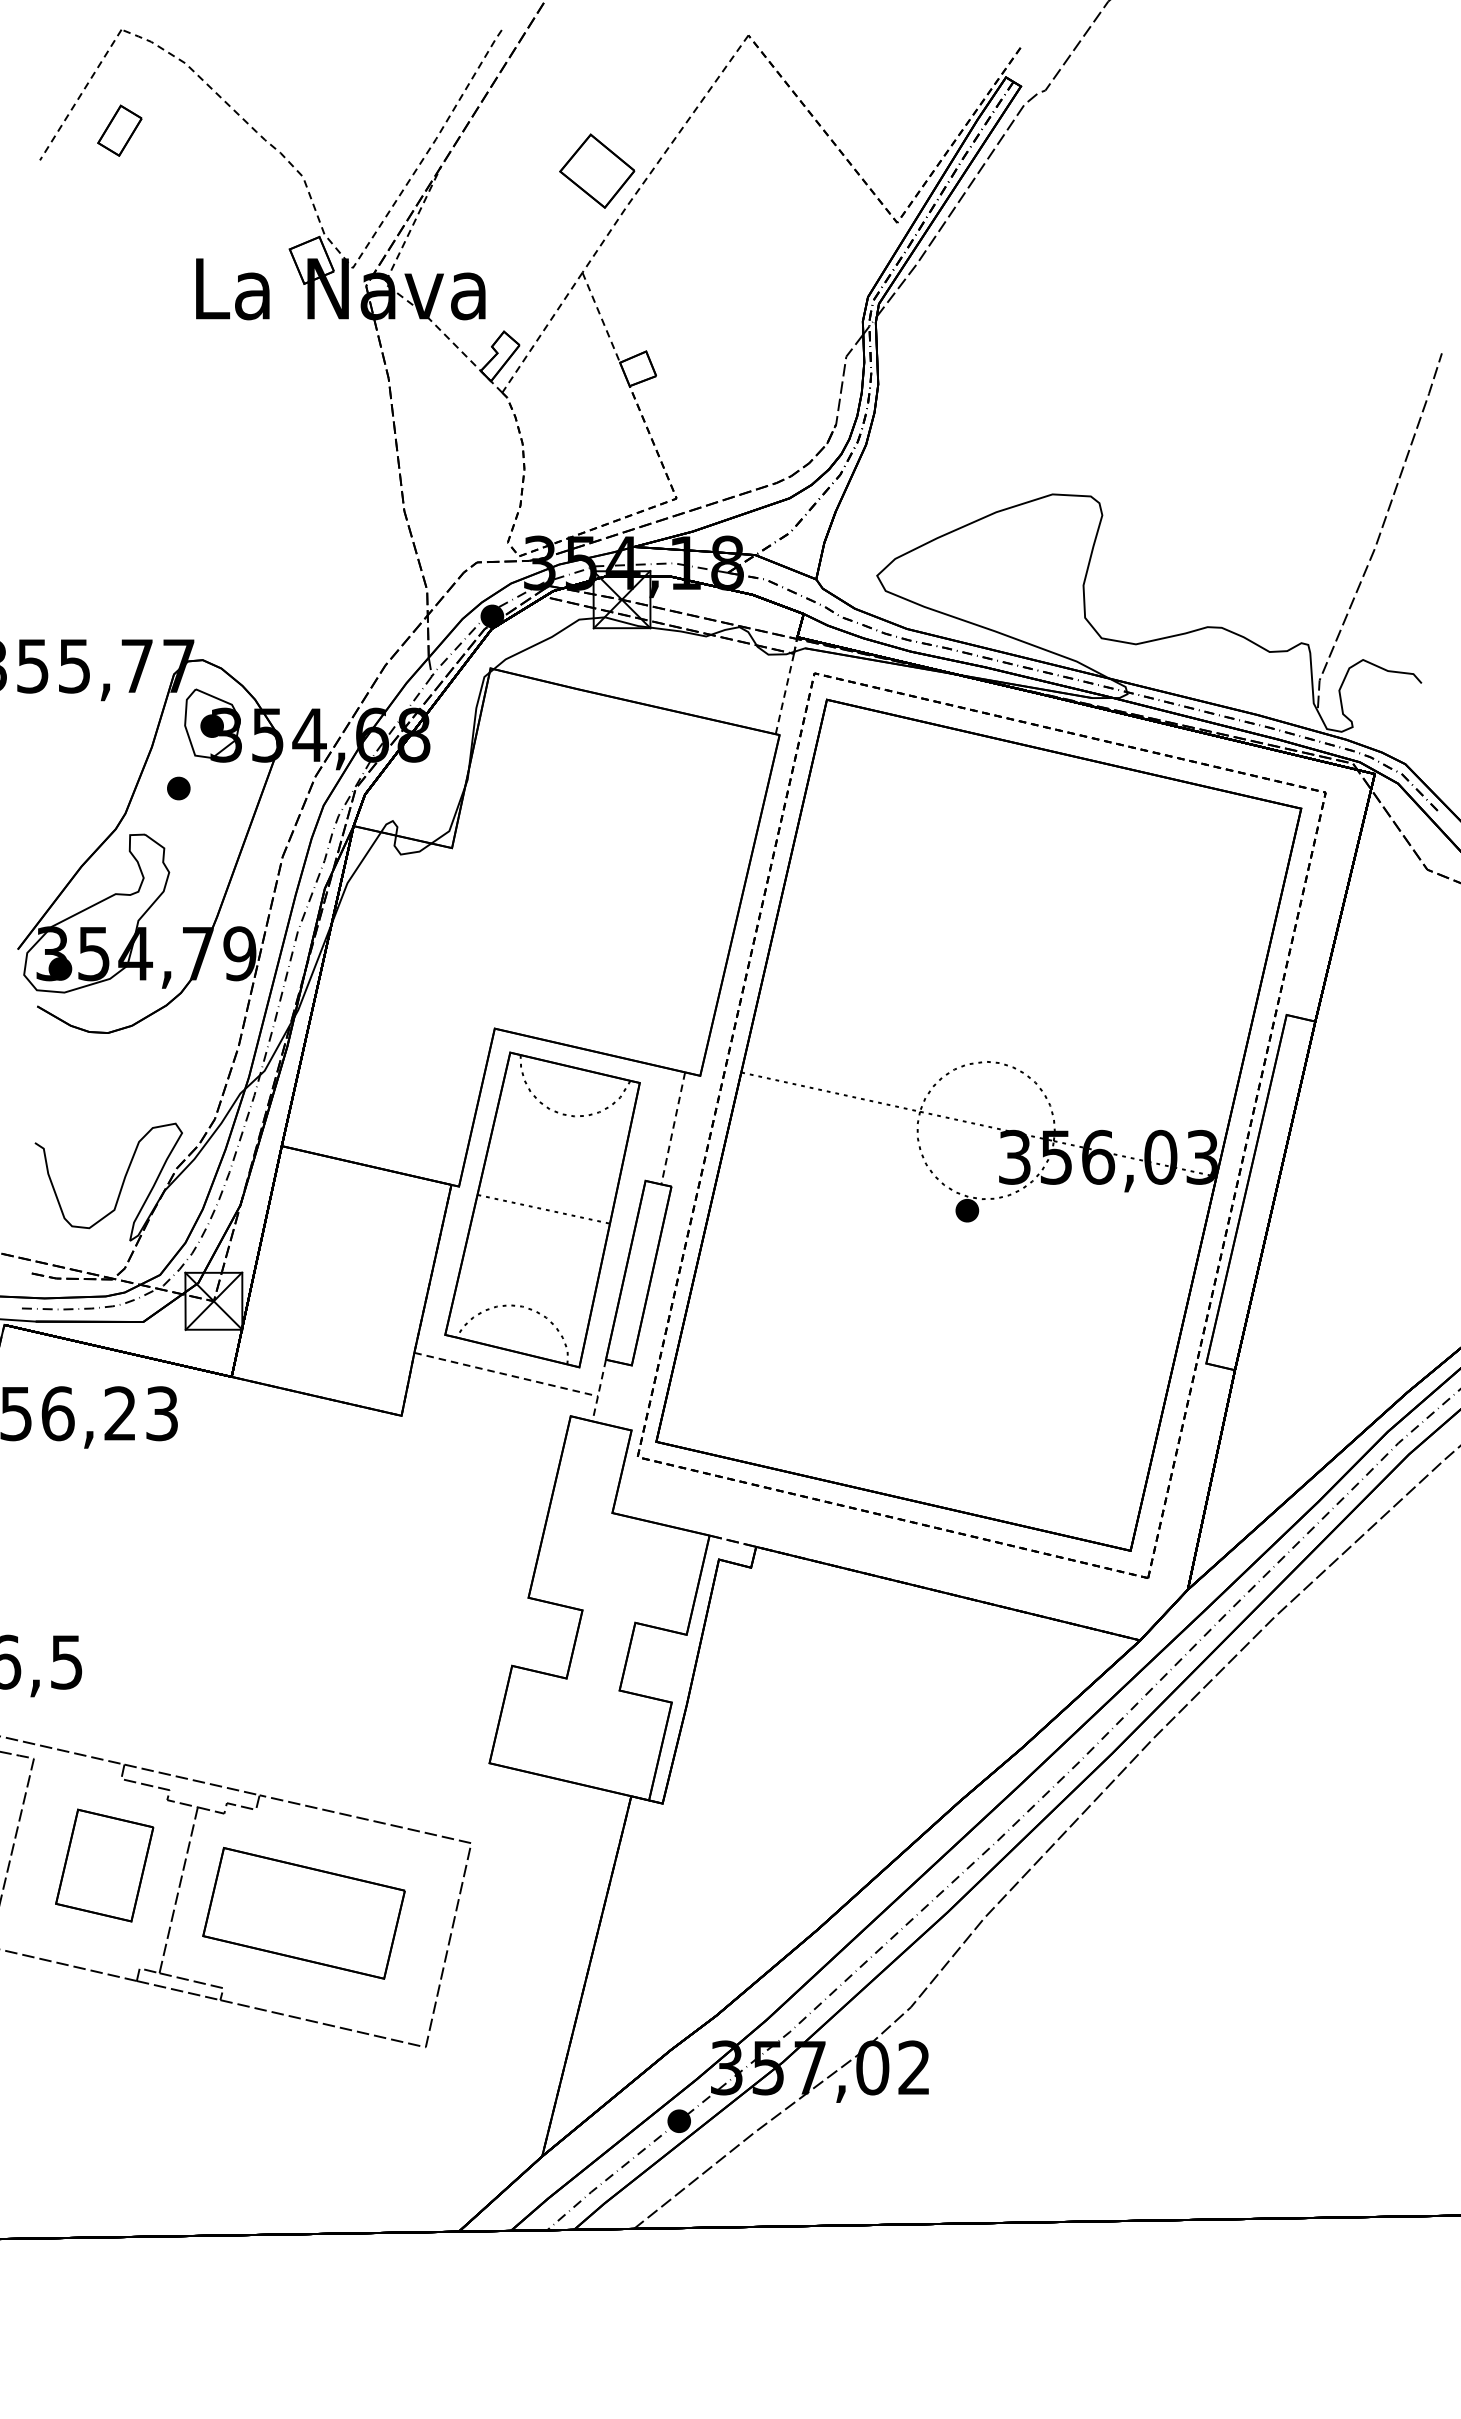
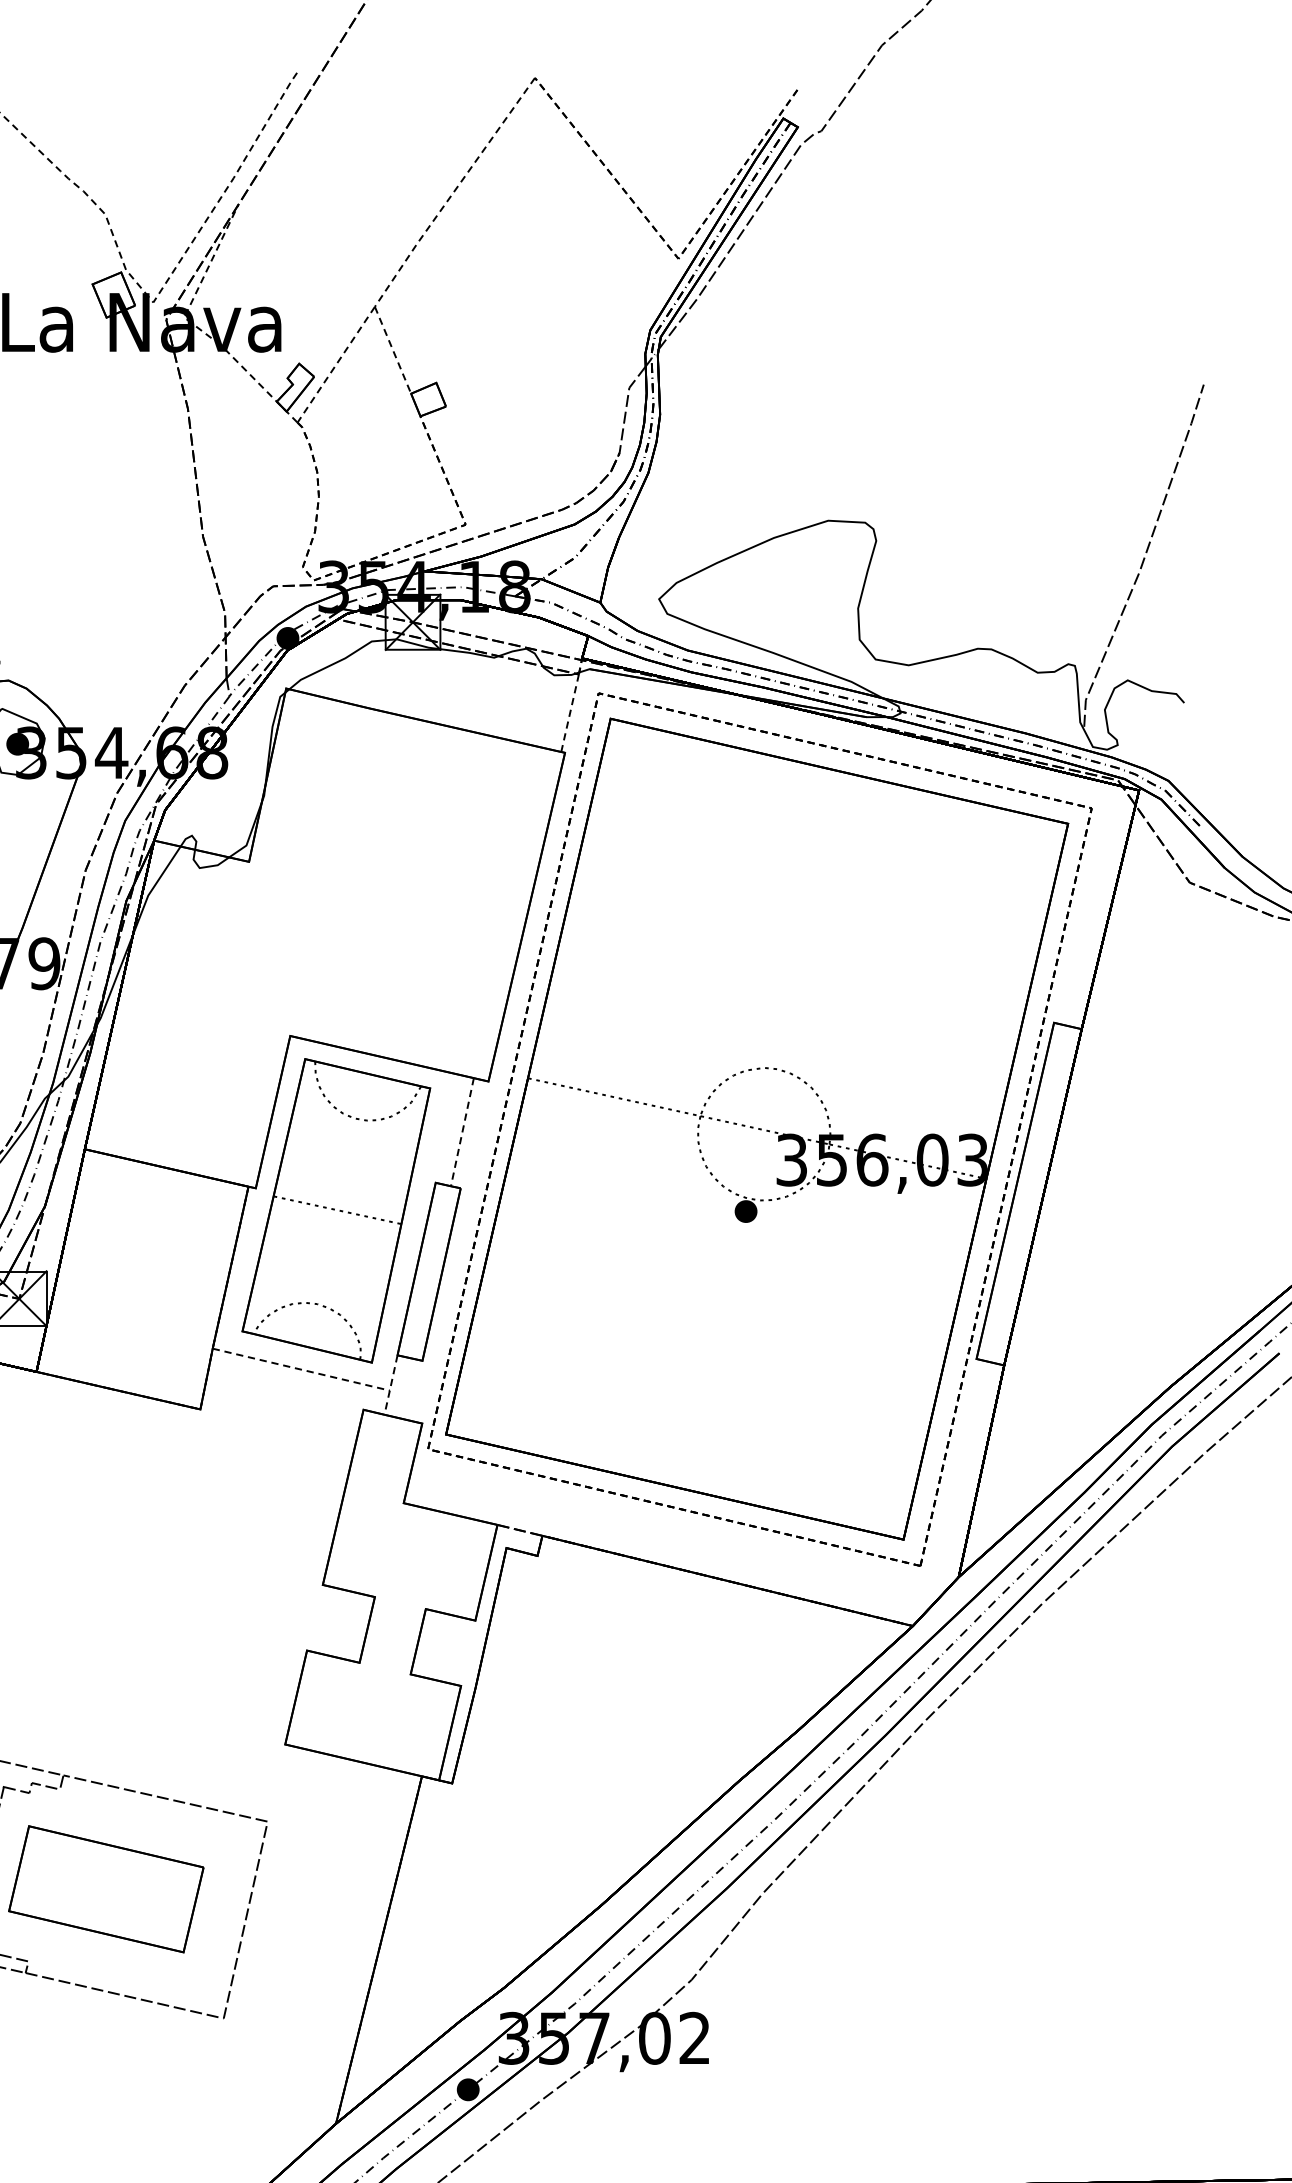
part: (597, 170) -> (389, 208), removed

